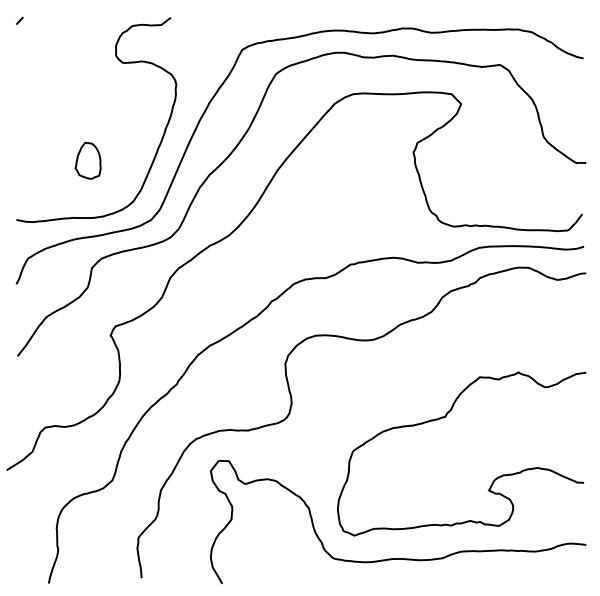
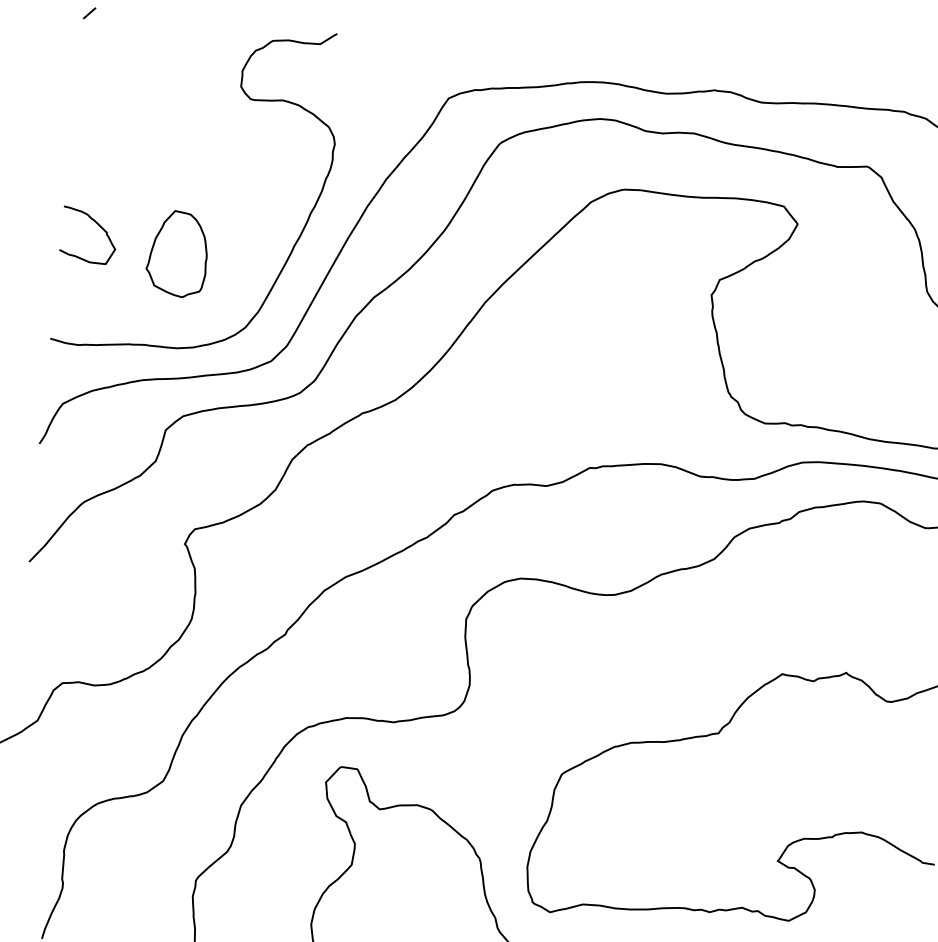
curve: (38, 149) -> (98, 226), added
part: (87, 160) -> (176, 253), size x1.43

